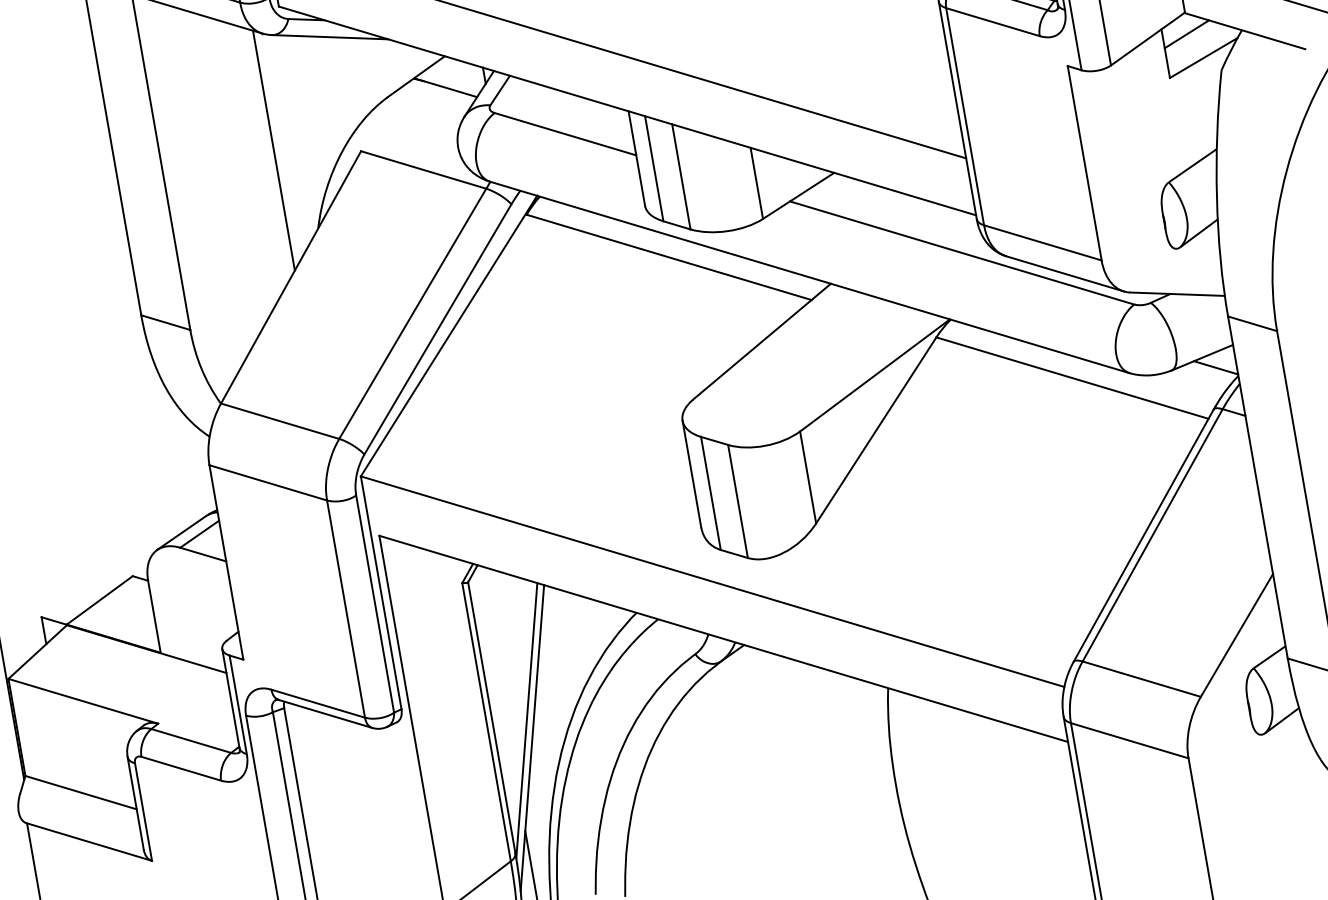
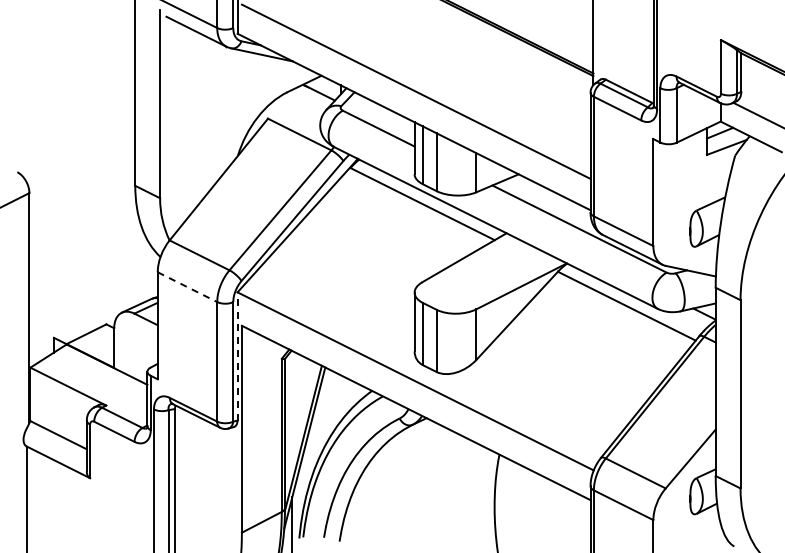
line: (273, 151) -> (221, 110), removed
line: (268, 483) -> (187, 287), solid -> dashed
line: (380, 591) -> (237, 355), solid -> dashed

